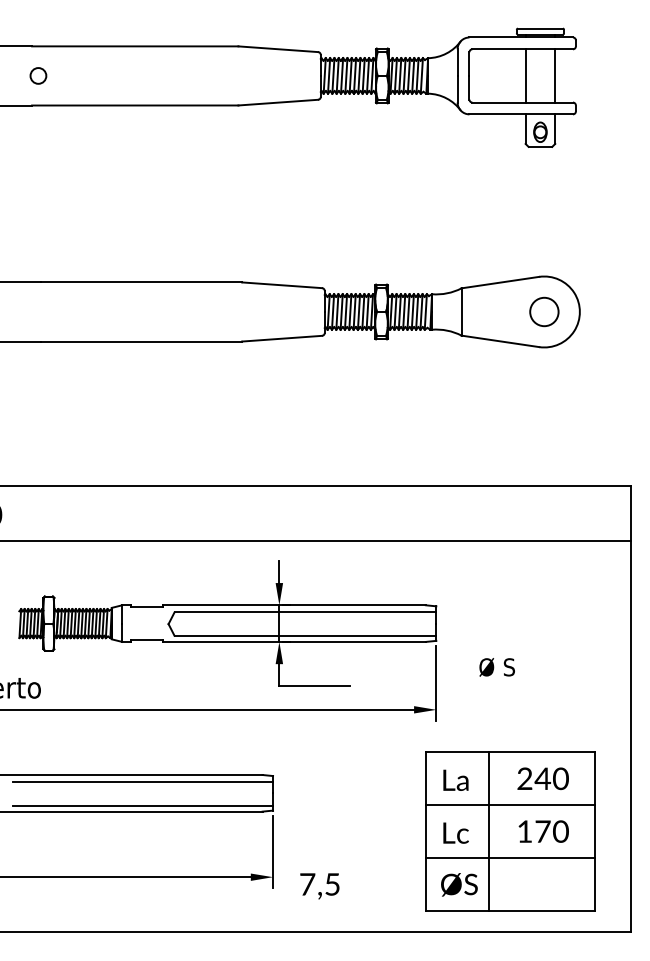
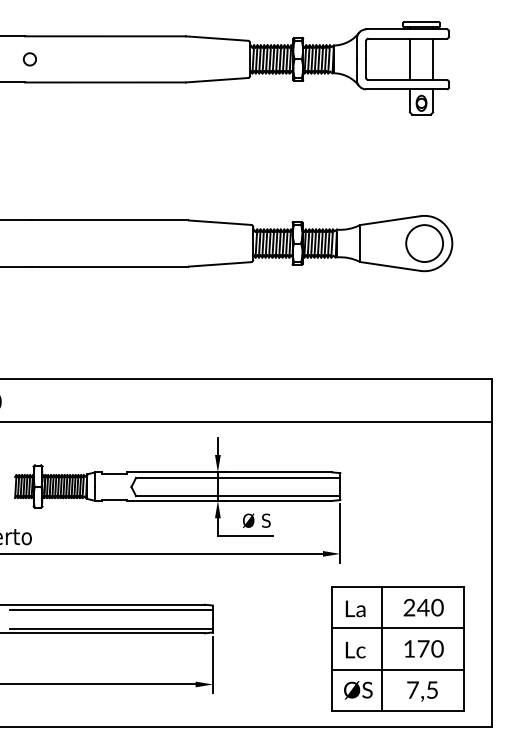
circle: (544, 311) -> (424, 243), size x1.67
text: (496, 667) -> (256, 520), moved
text: (319, 886) -> (422, 691), moved

